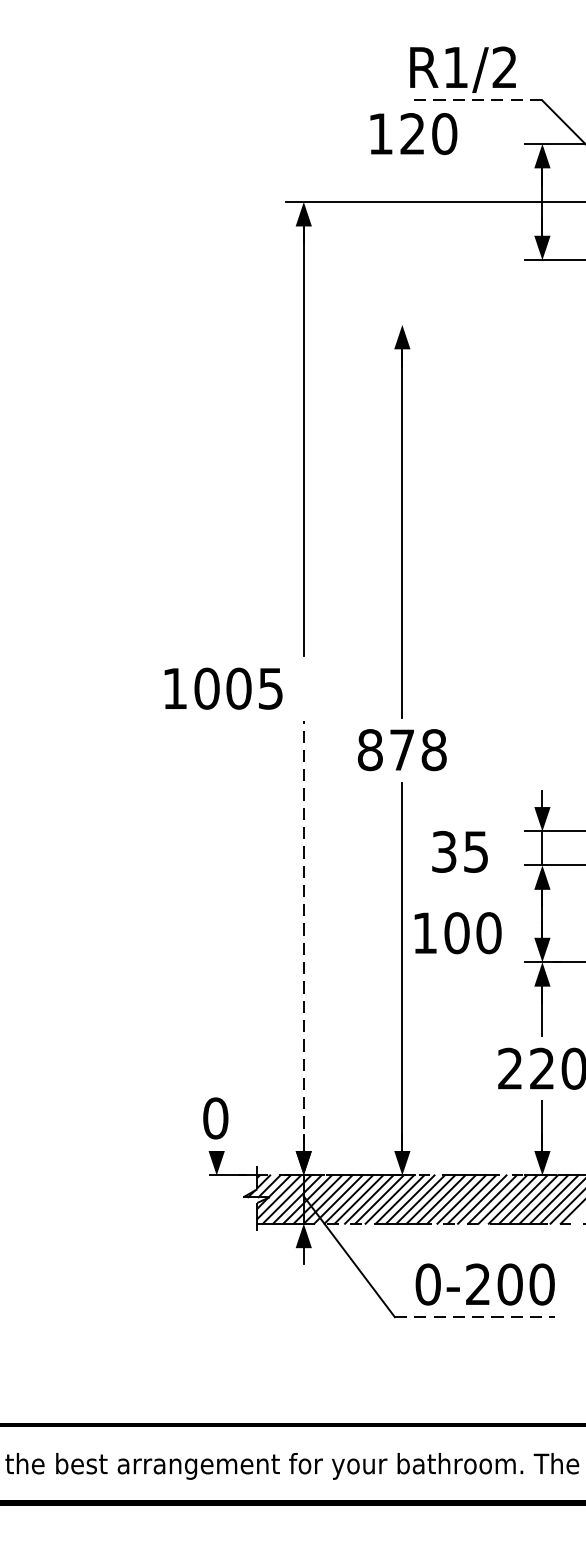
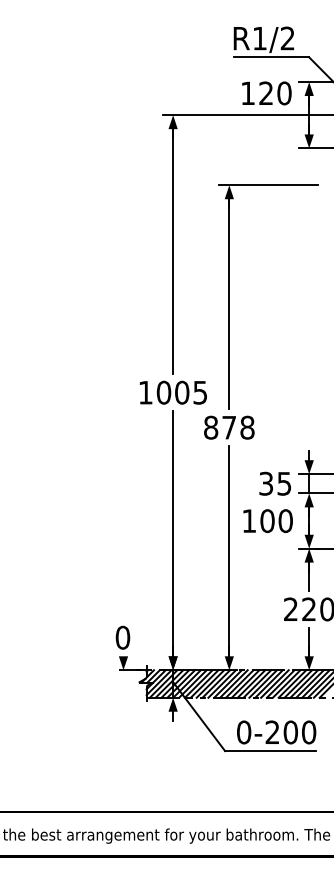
line: (476, 100) -> (271, 57), dashed -> solid
text: (413, 134) -> (266, 93), moved
line: (471, 325) -> (268, 185), added
text: (221, 688) -> (172, 392), moved
text: (458, 851) -> (274, 483), moved
text: (456, 933) -> (267, 521), moved
line: (304, 942) -> (173, 537), dashed -> solid
line: (474, 1317) -> (270, 751), dashed -> solid

